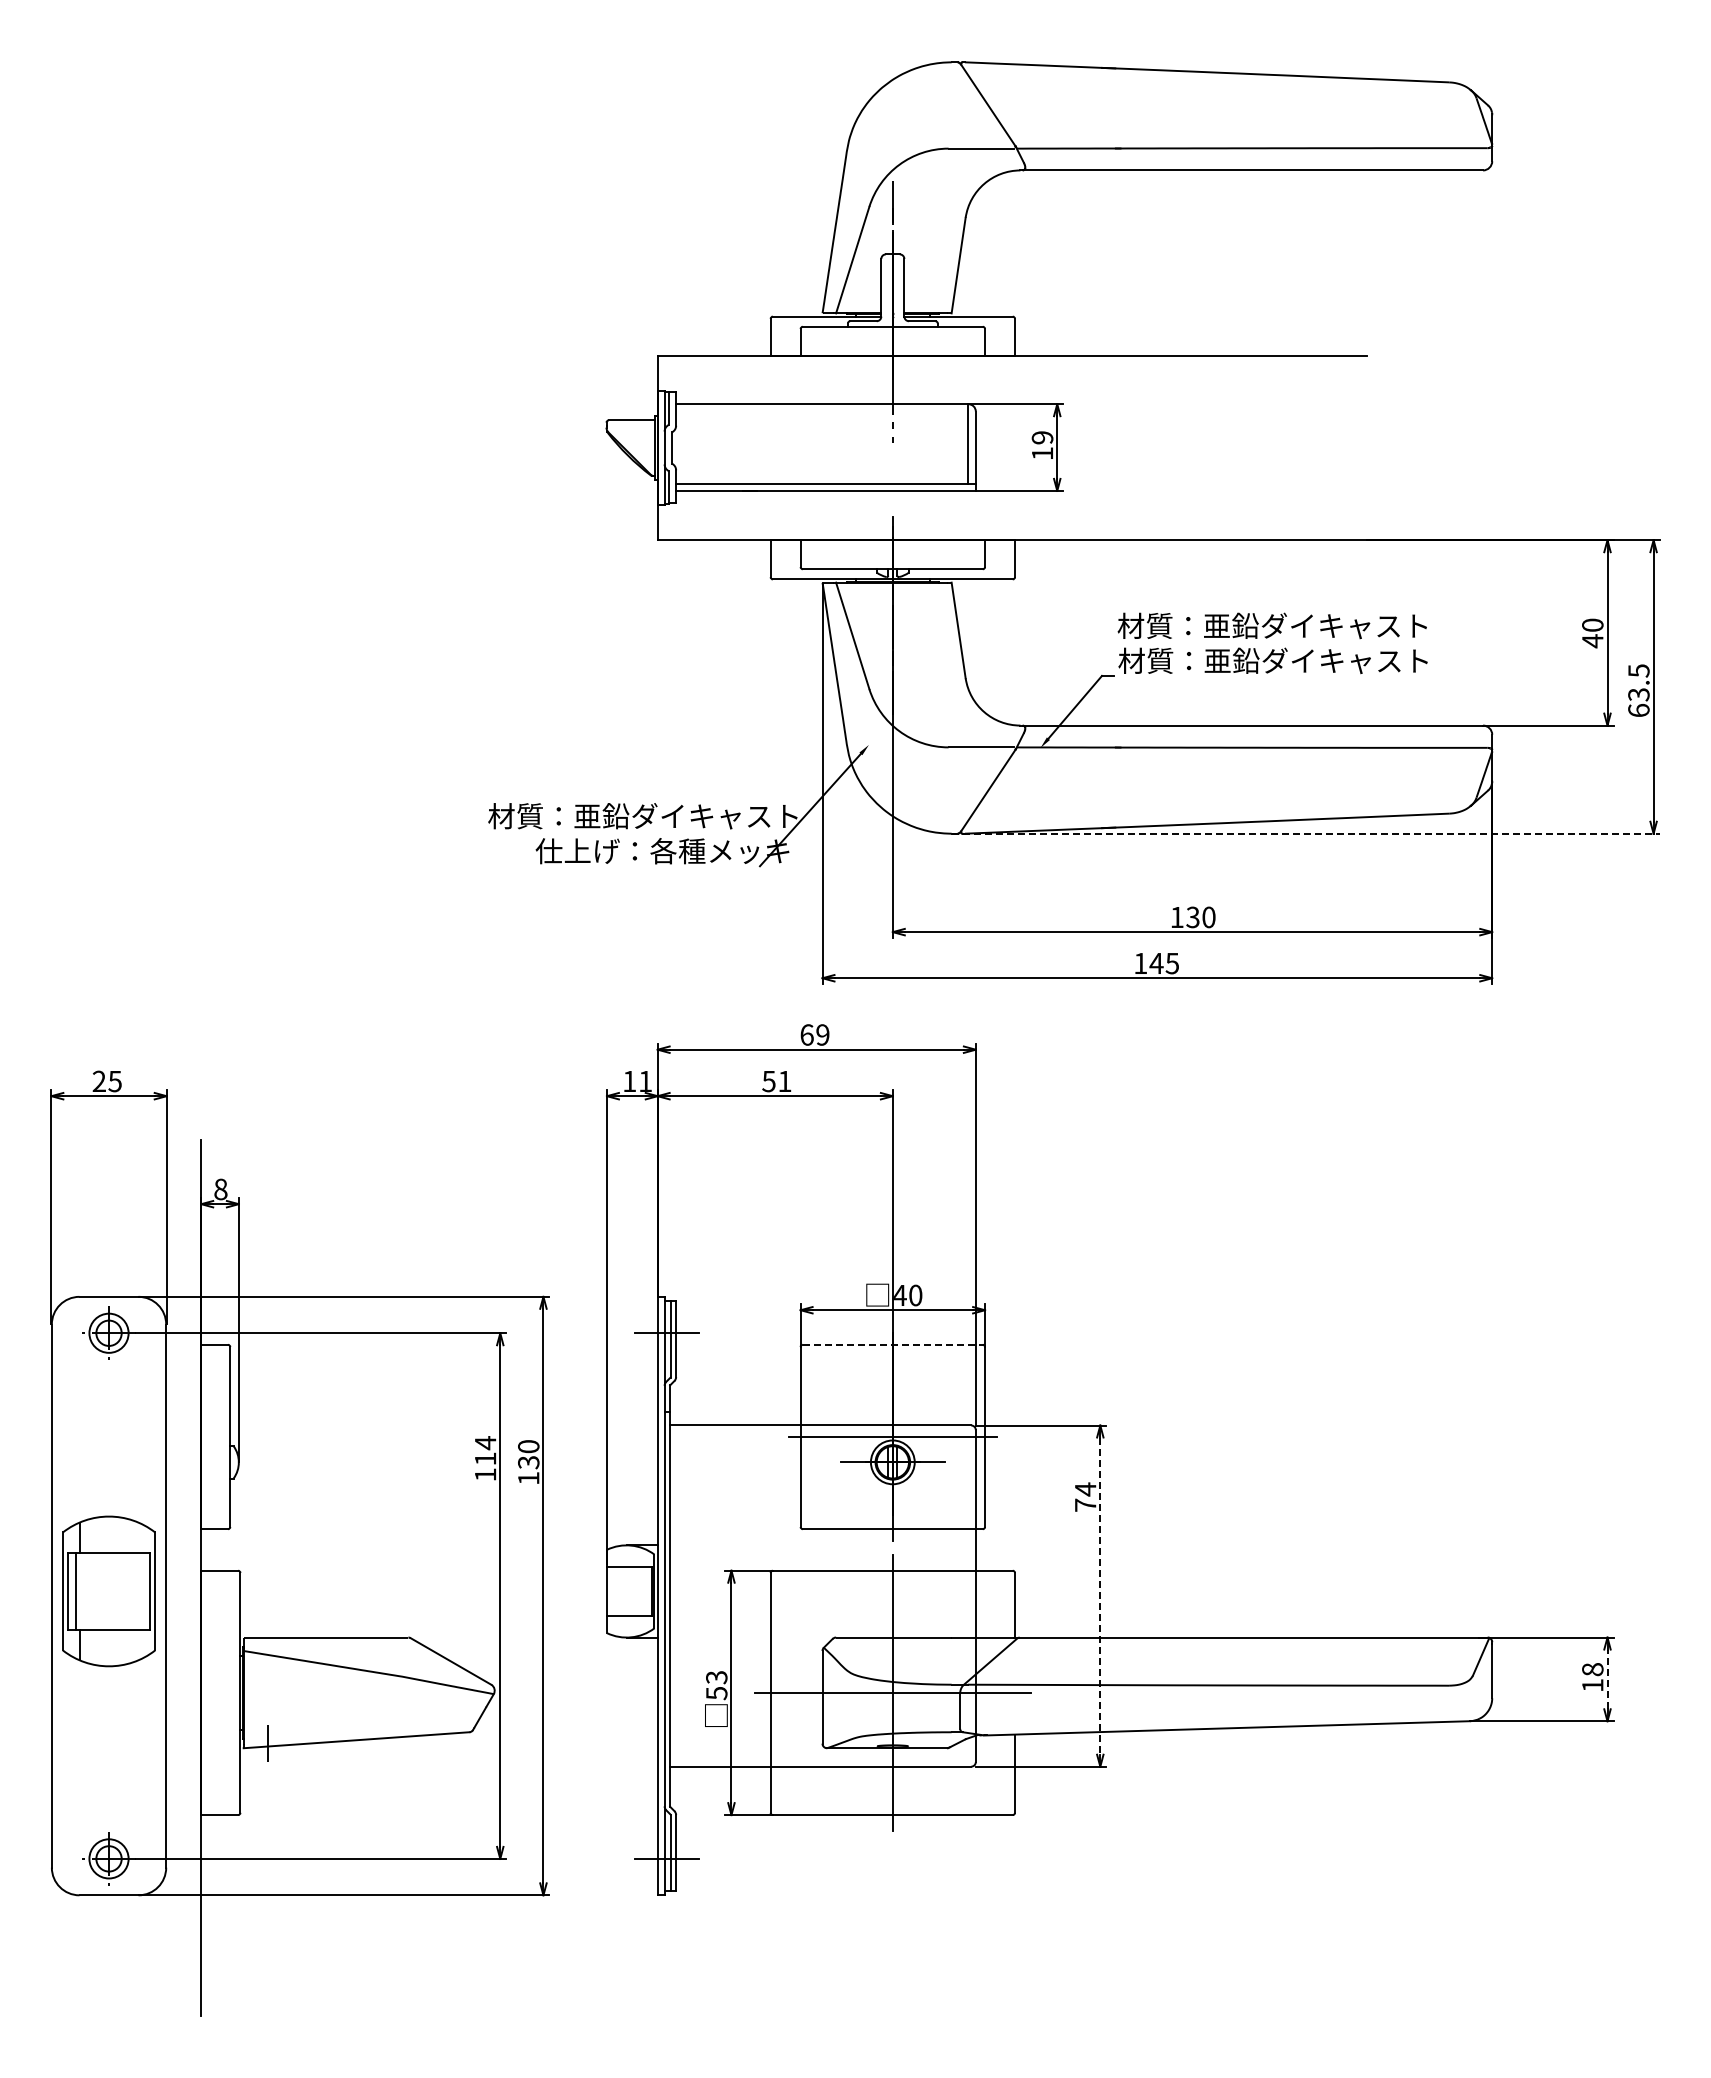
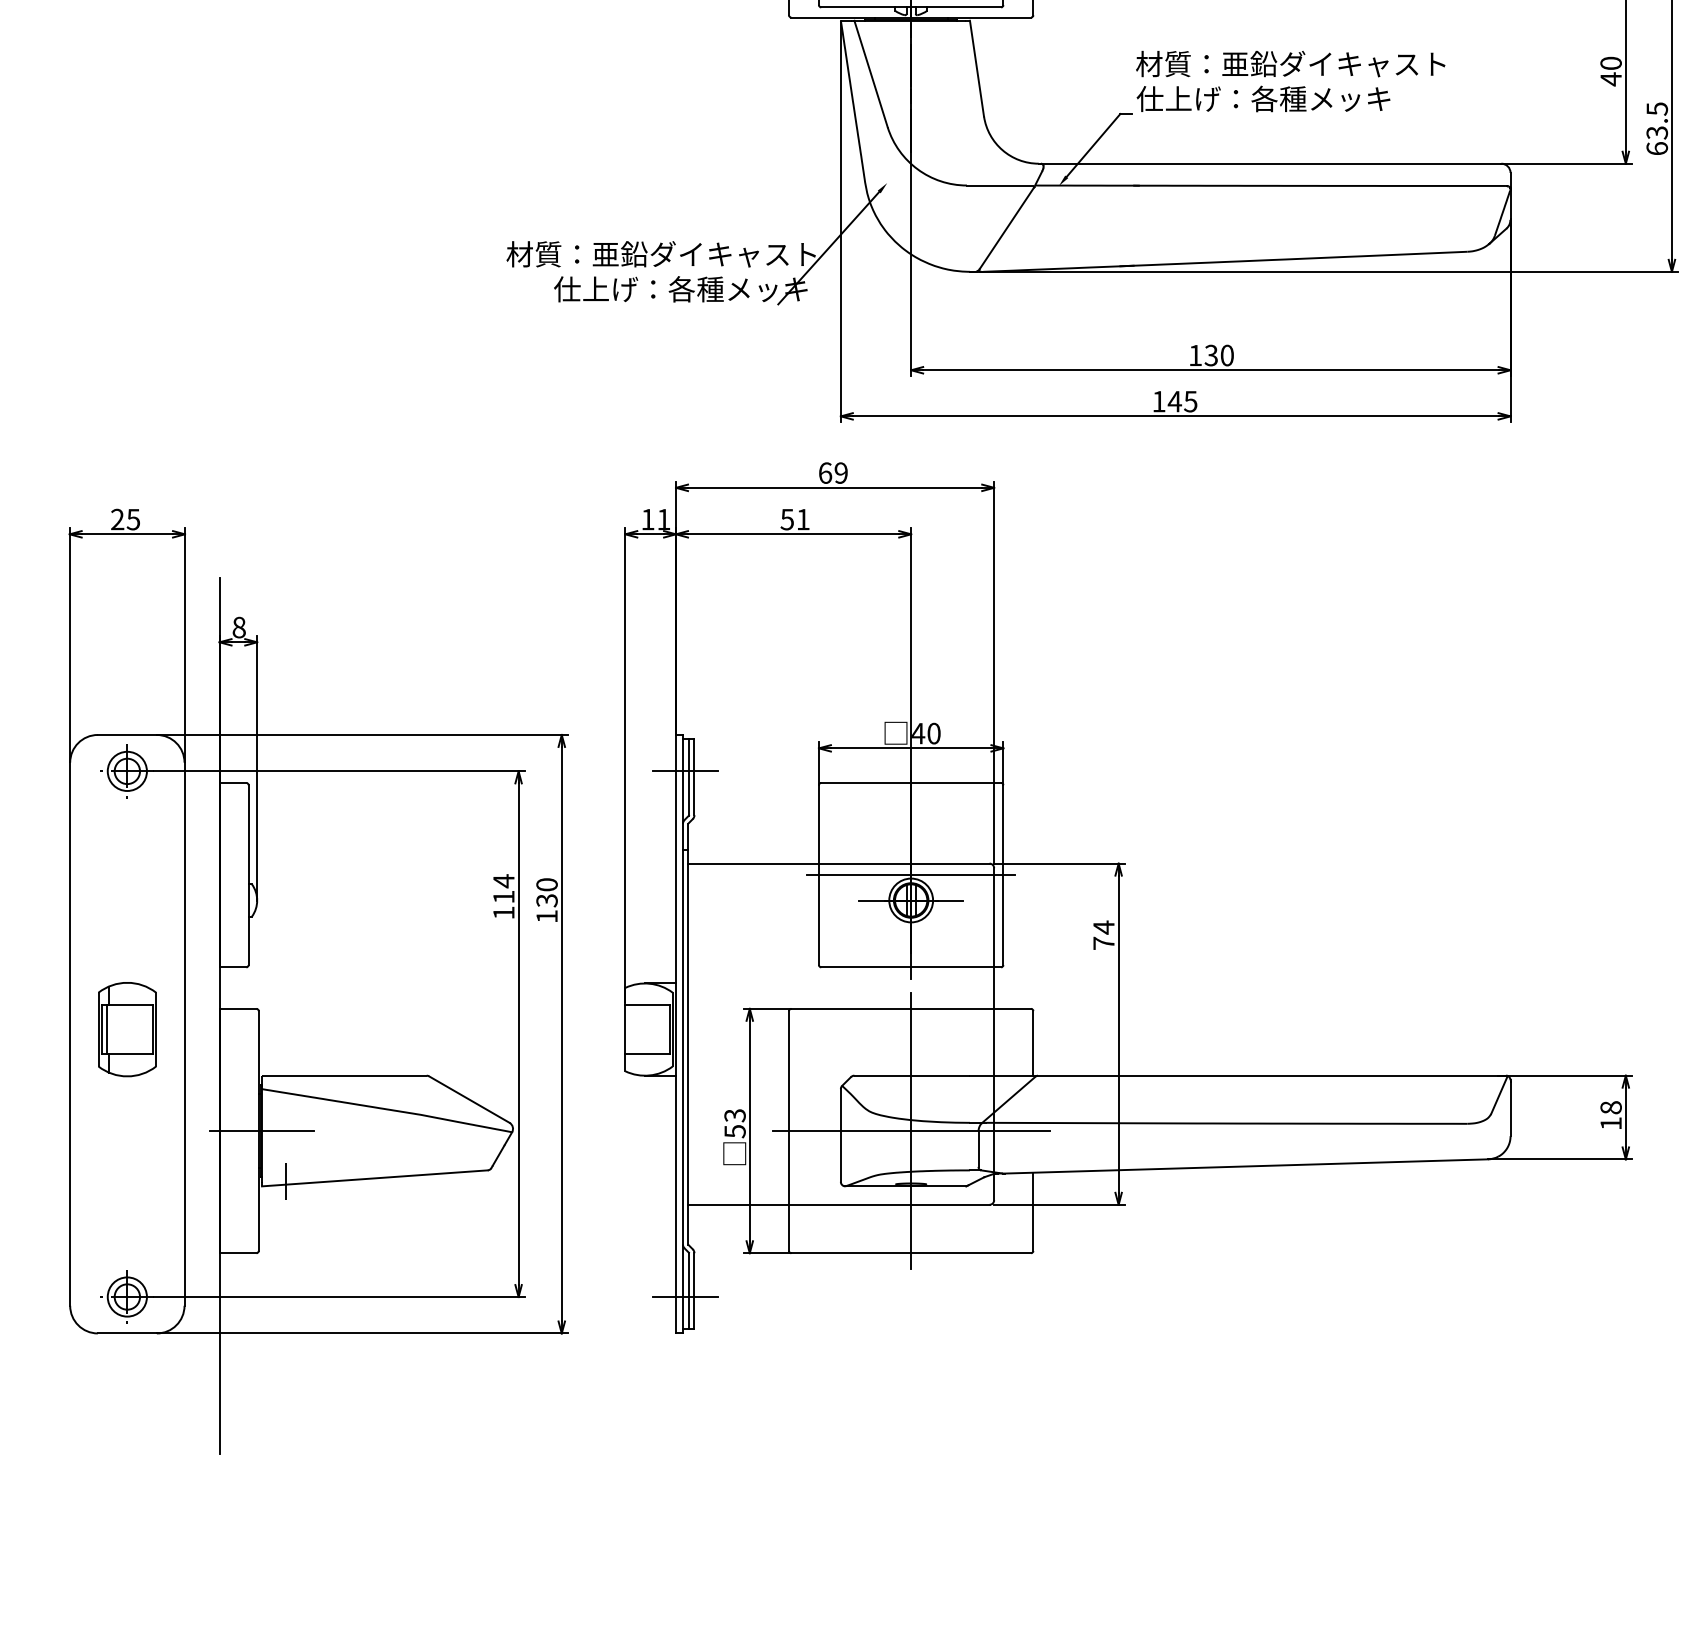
text: (1272, 660) -> (1290, 98), 材質：亜鉛ダイキャスト -> 仕上げ：各種メッキ
line: (1305, 833) -> (1323, 271), dashed -> solid
line: (892, 1344) -> (910, 782), dashed -> solid
part: (108, 1591) -> (126, 1029), size x0.62
line: (1100, 1596) -> (1118, 1034), dashed -> solid
line: (1607, 1679) -> (1625, 1117), dashed -> solid
line: (243, 1692) -> (261, 1130), added

